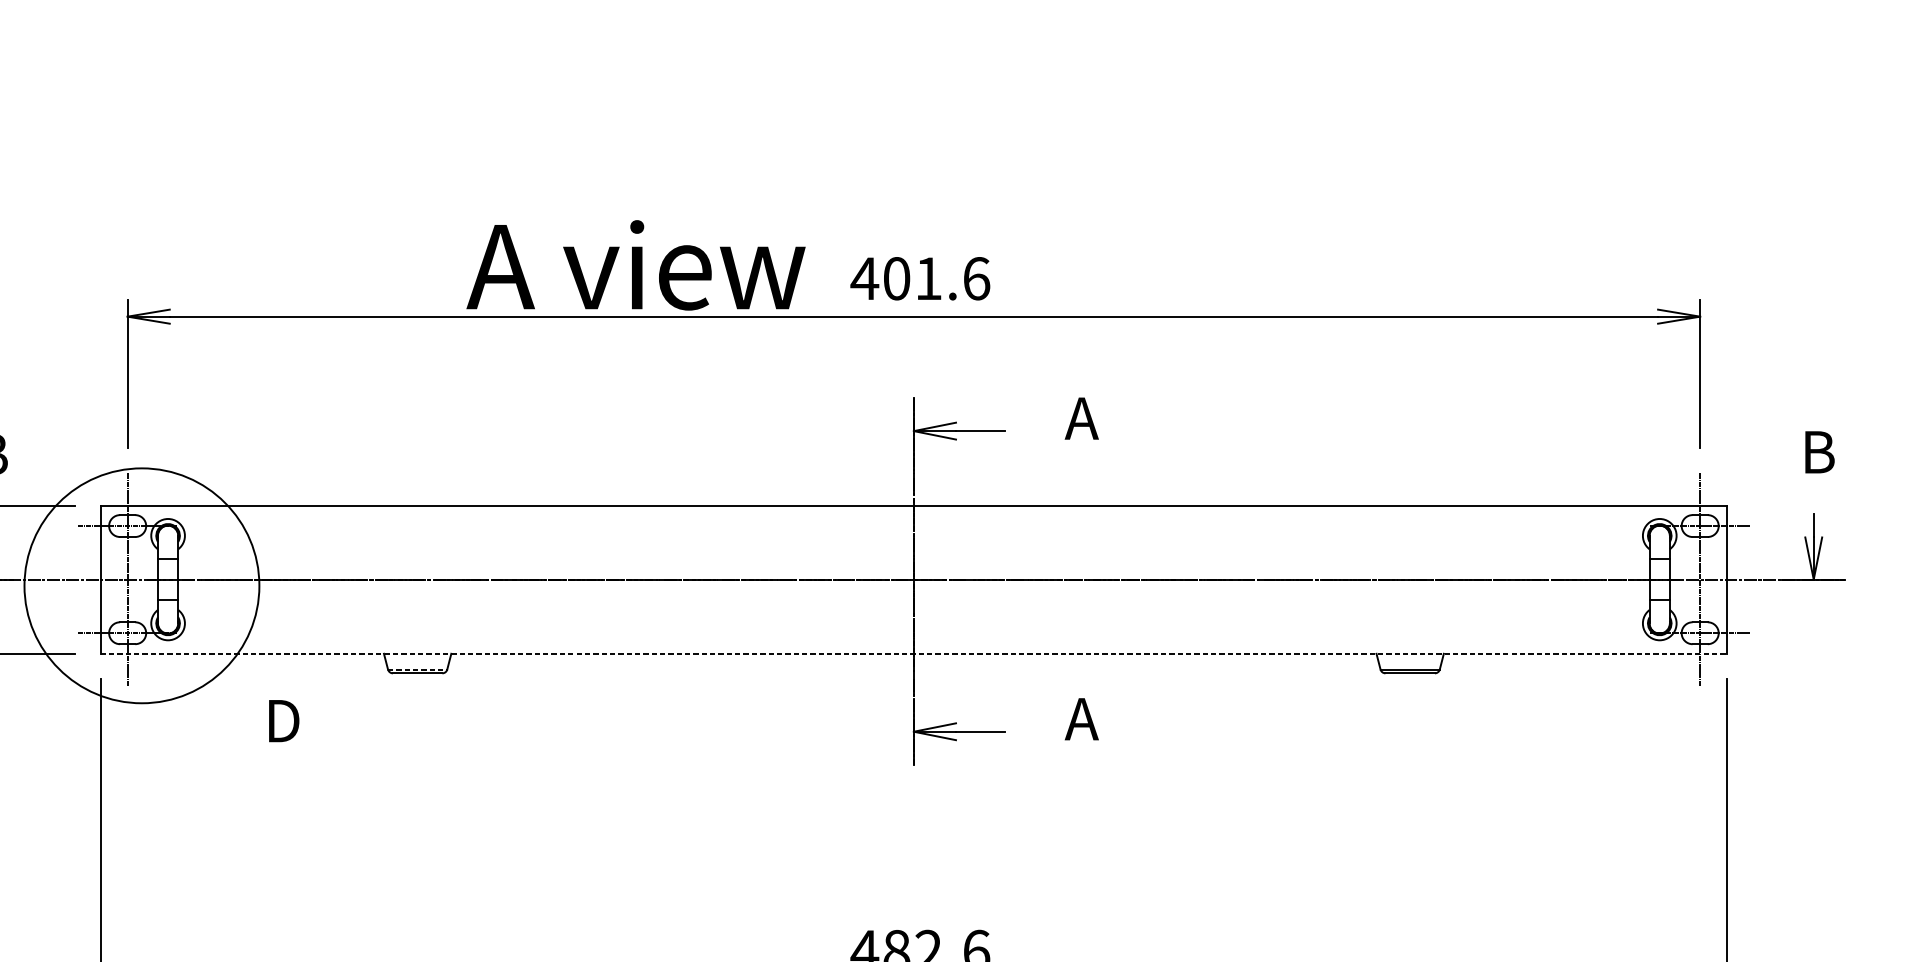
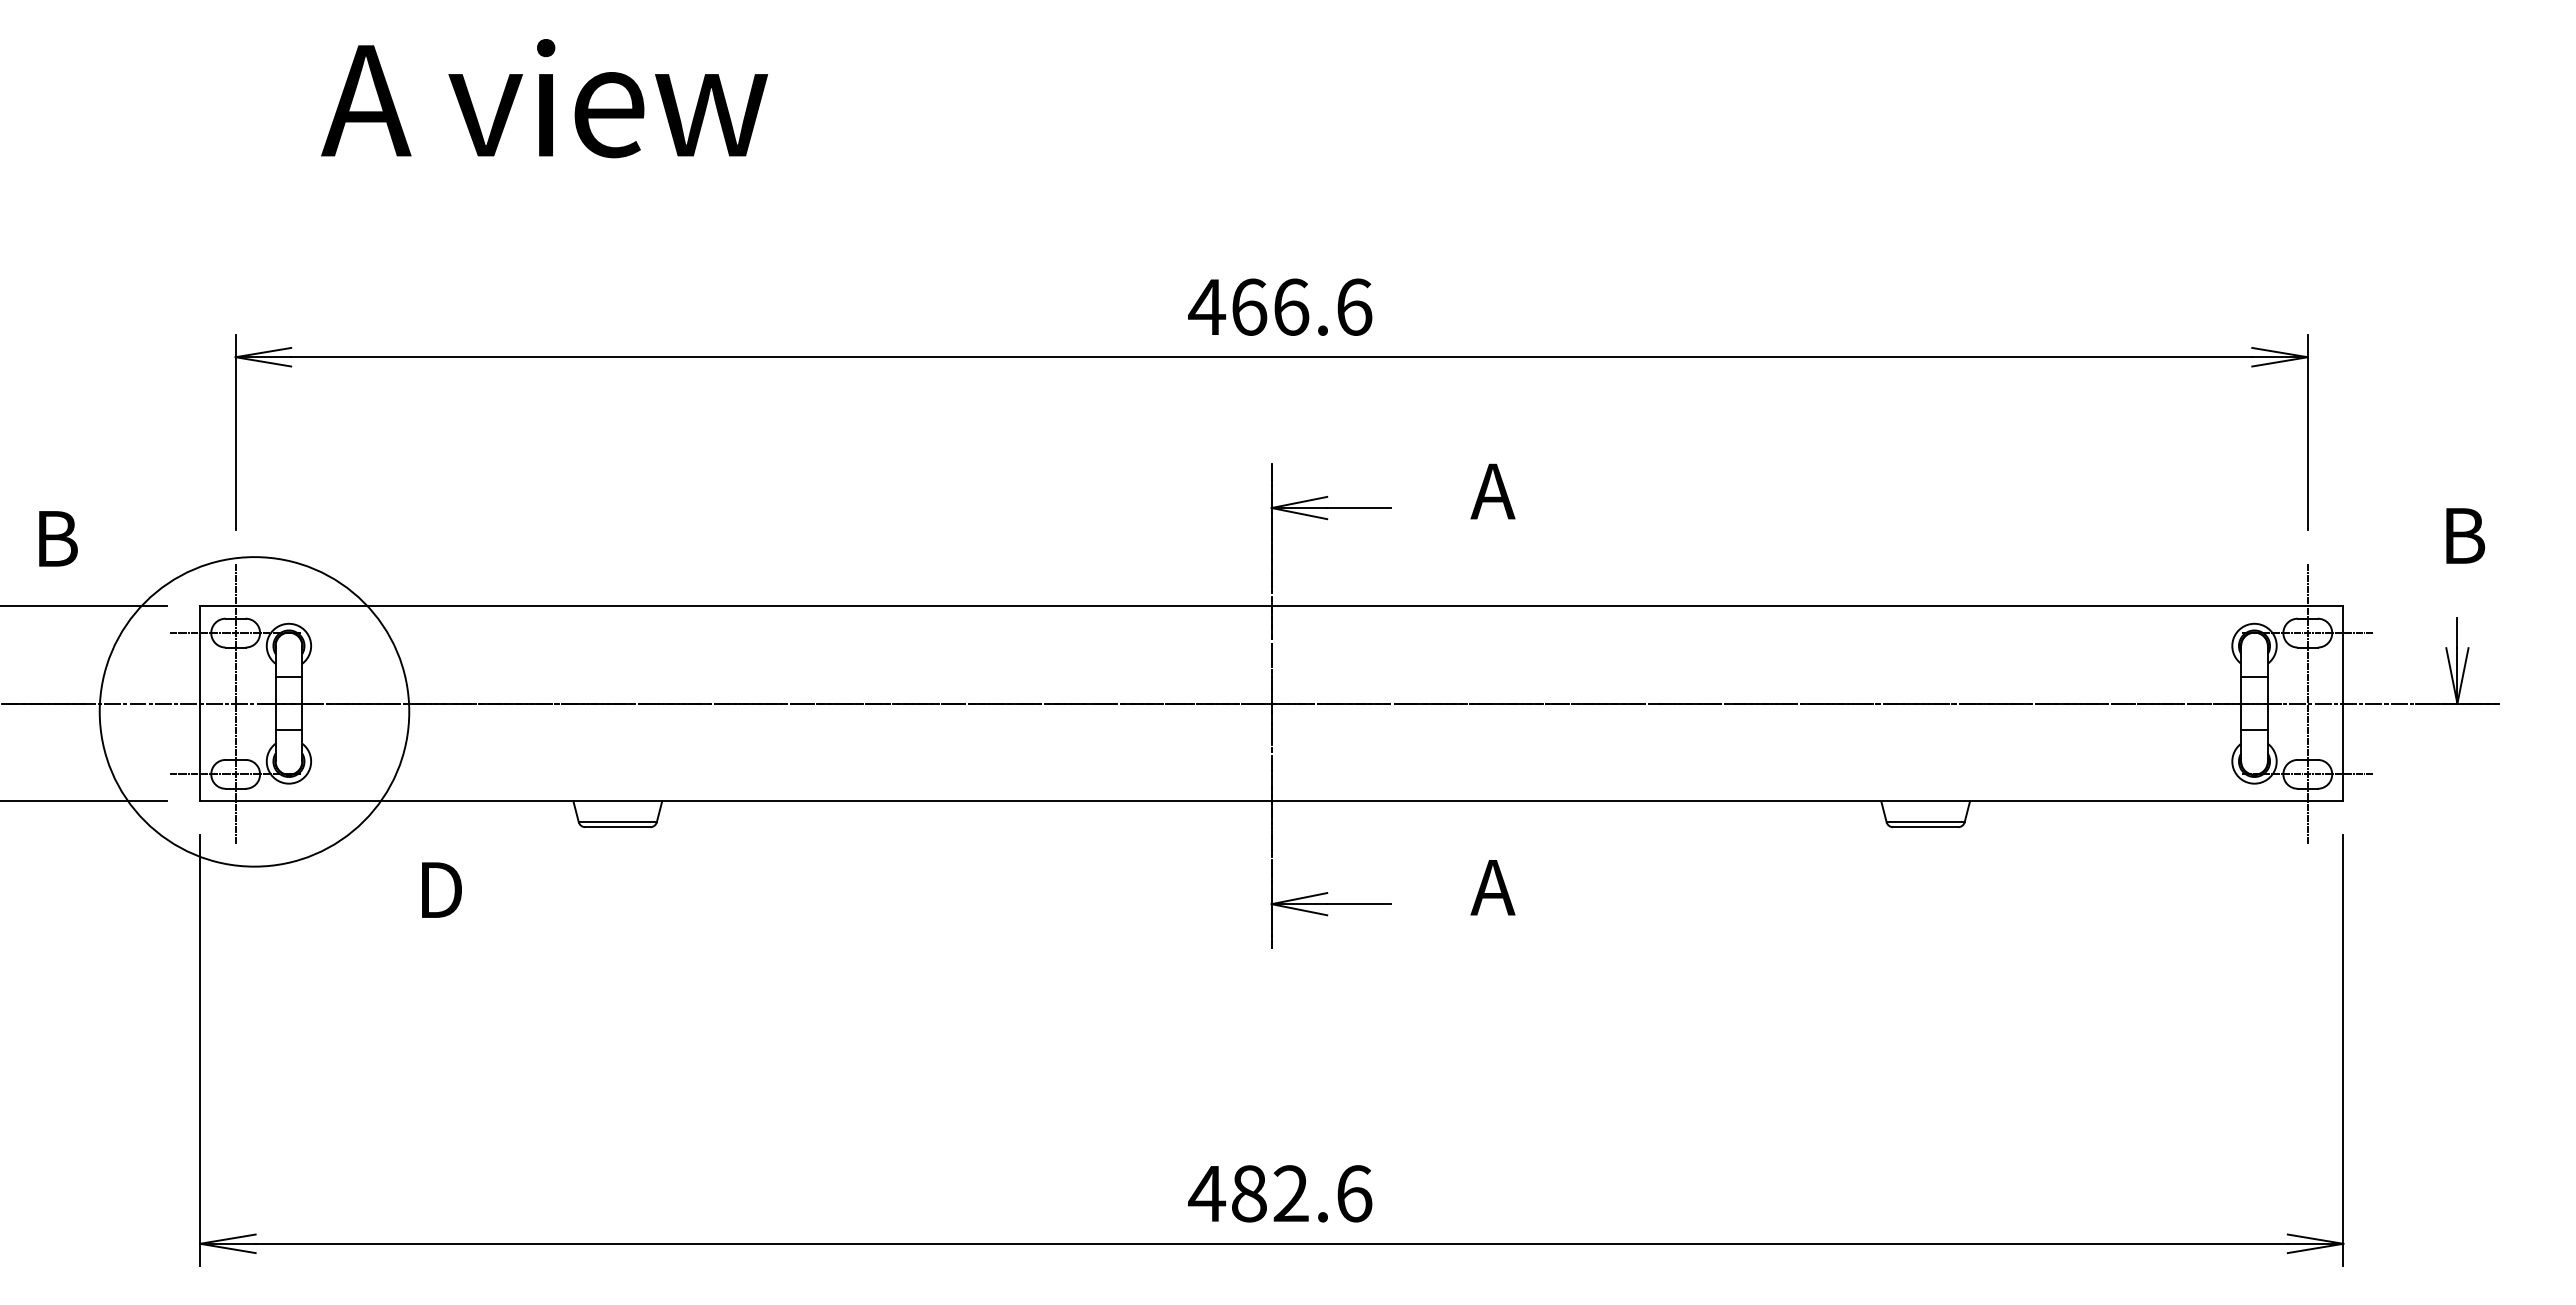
text: (635, 265) -> (544, 98), moved
text: (912, 278) -> (1270, 306), 401.6 -> 466.6
line: (913, 653) -> (1271, 801), dashed -> solid
line: (418, 669) -> (618, 822), dashed -> solid

